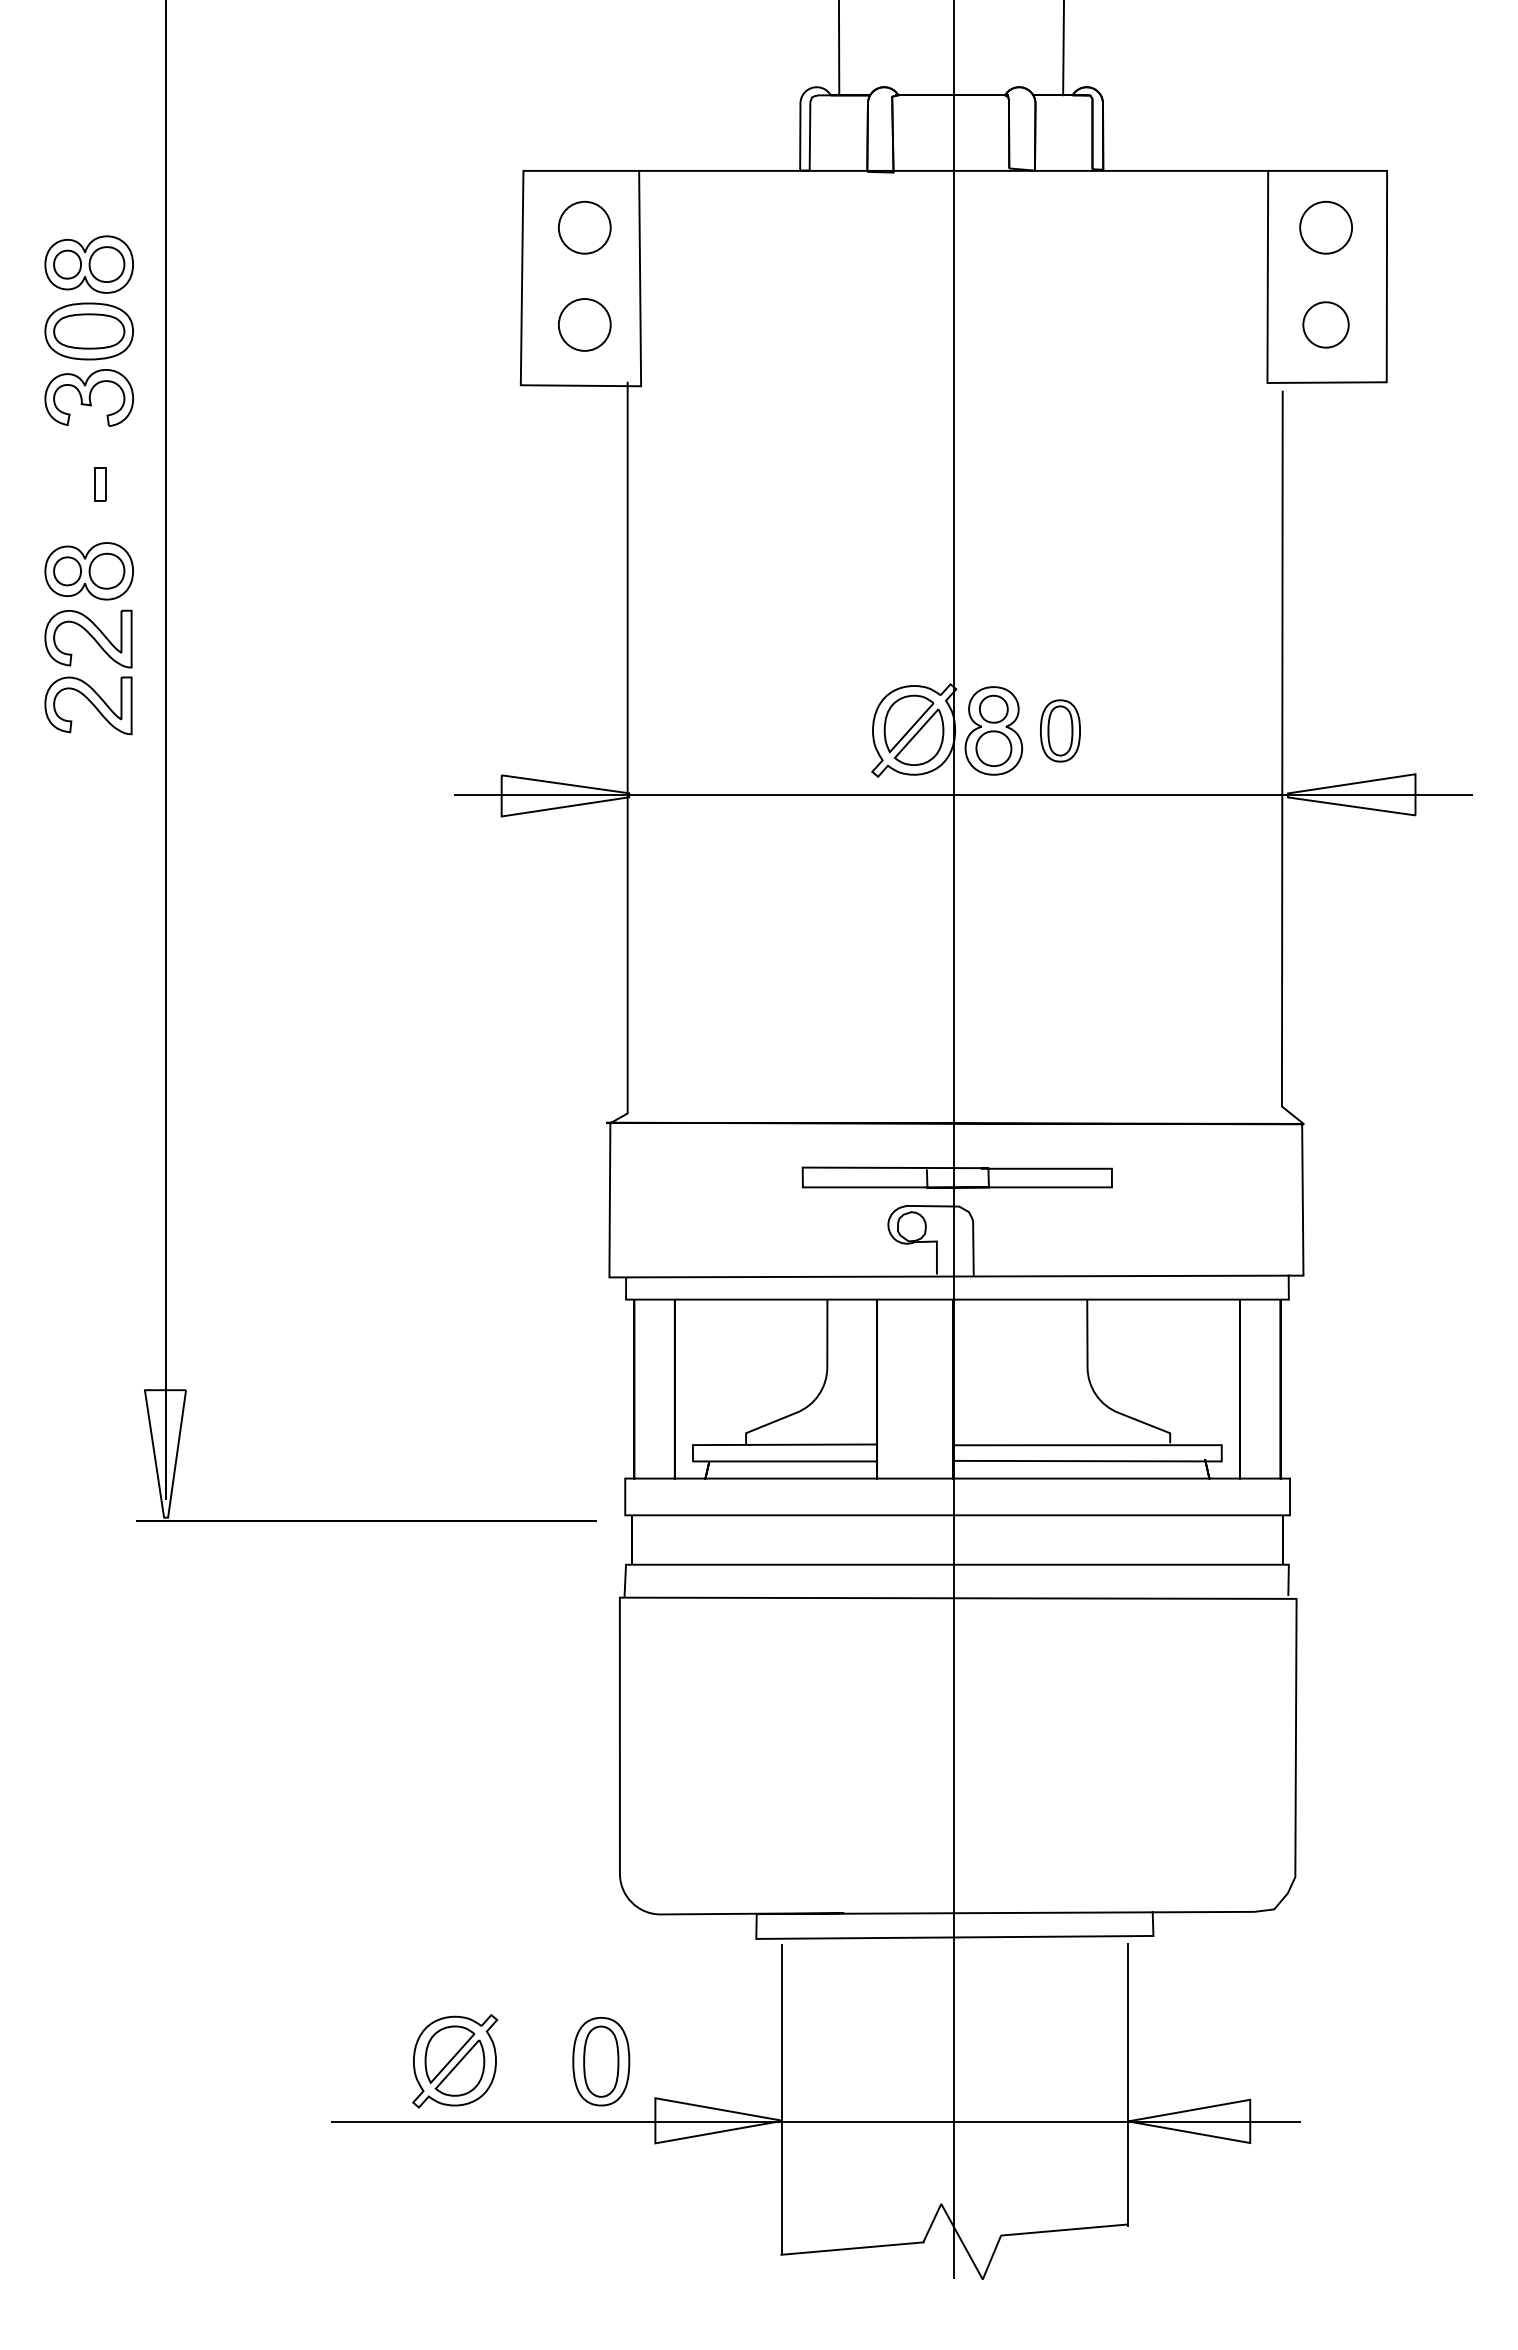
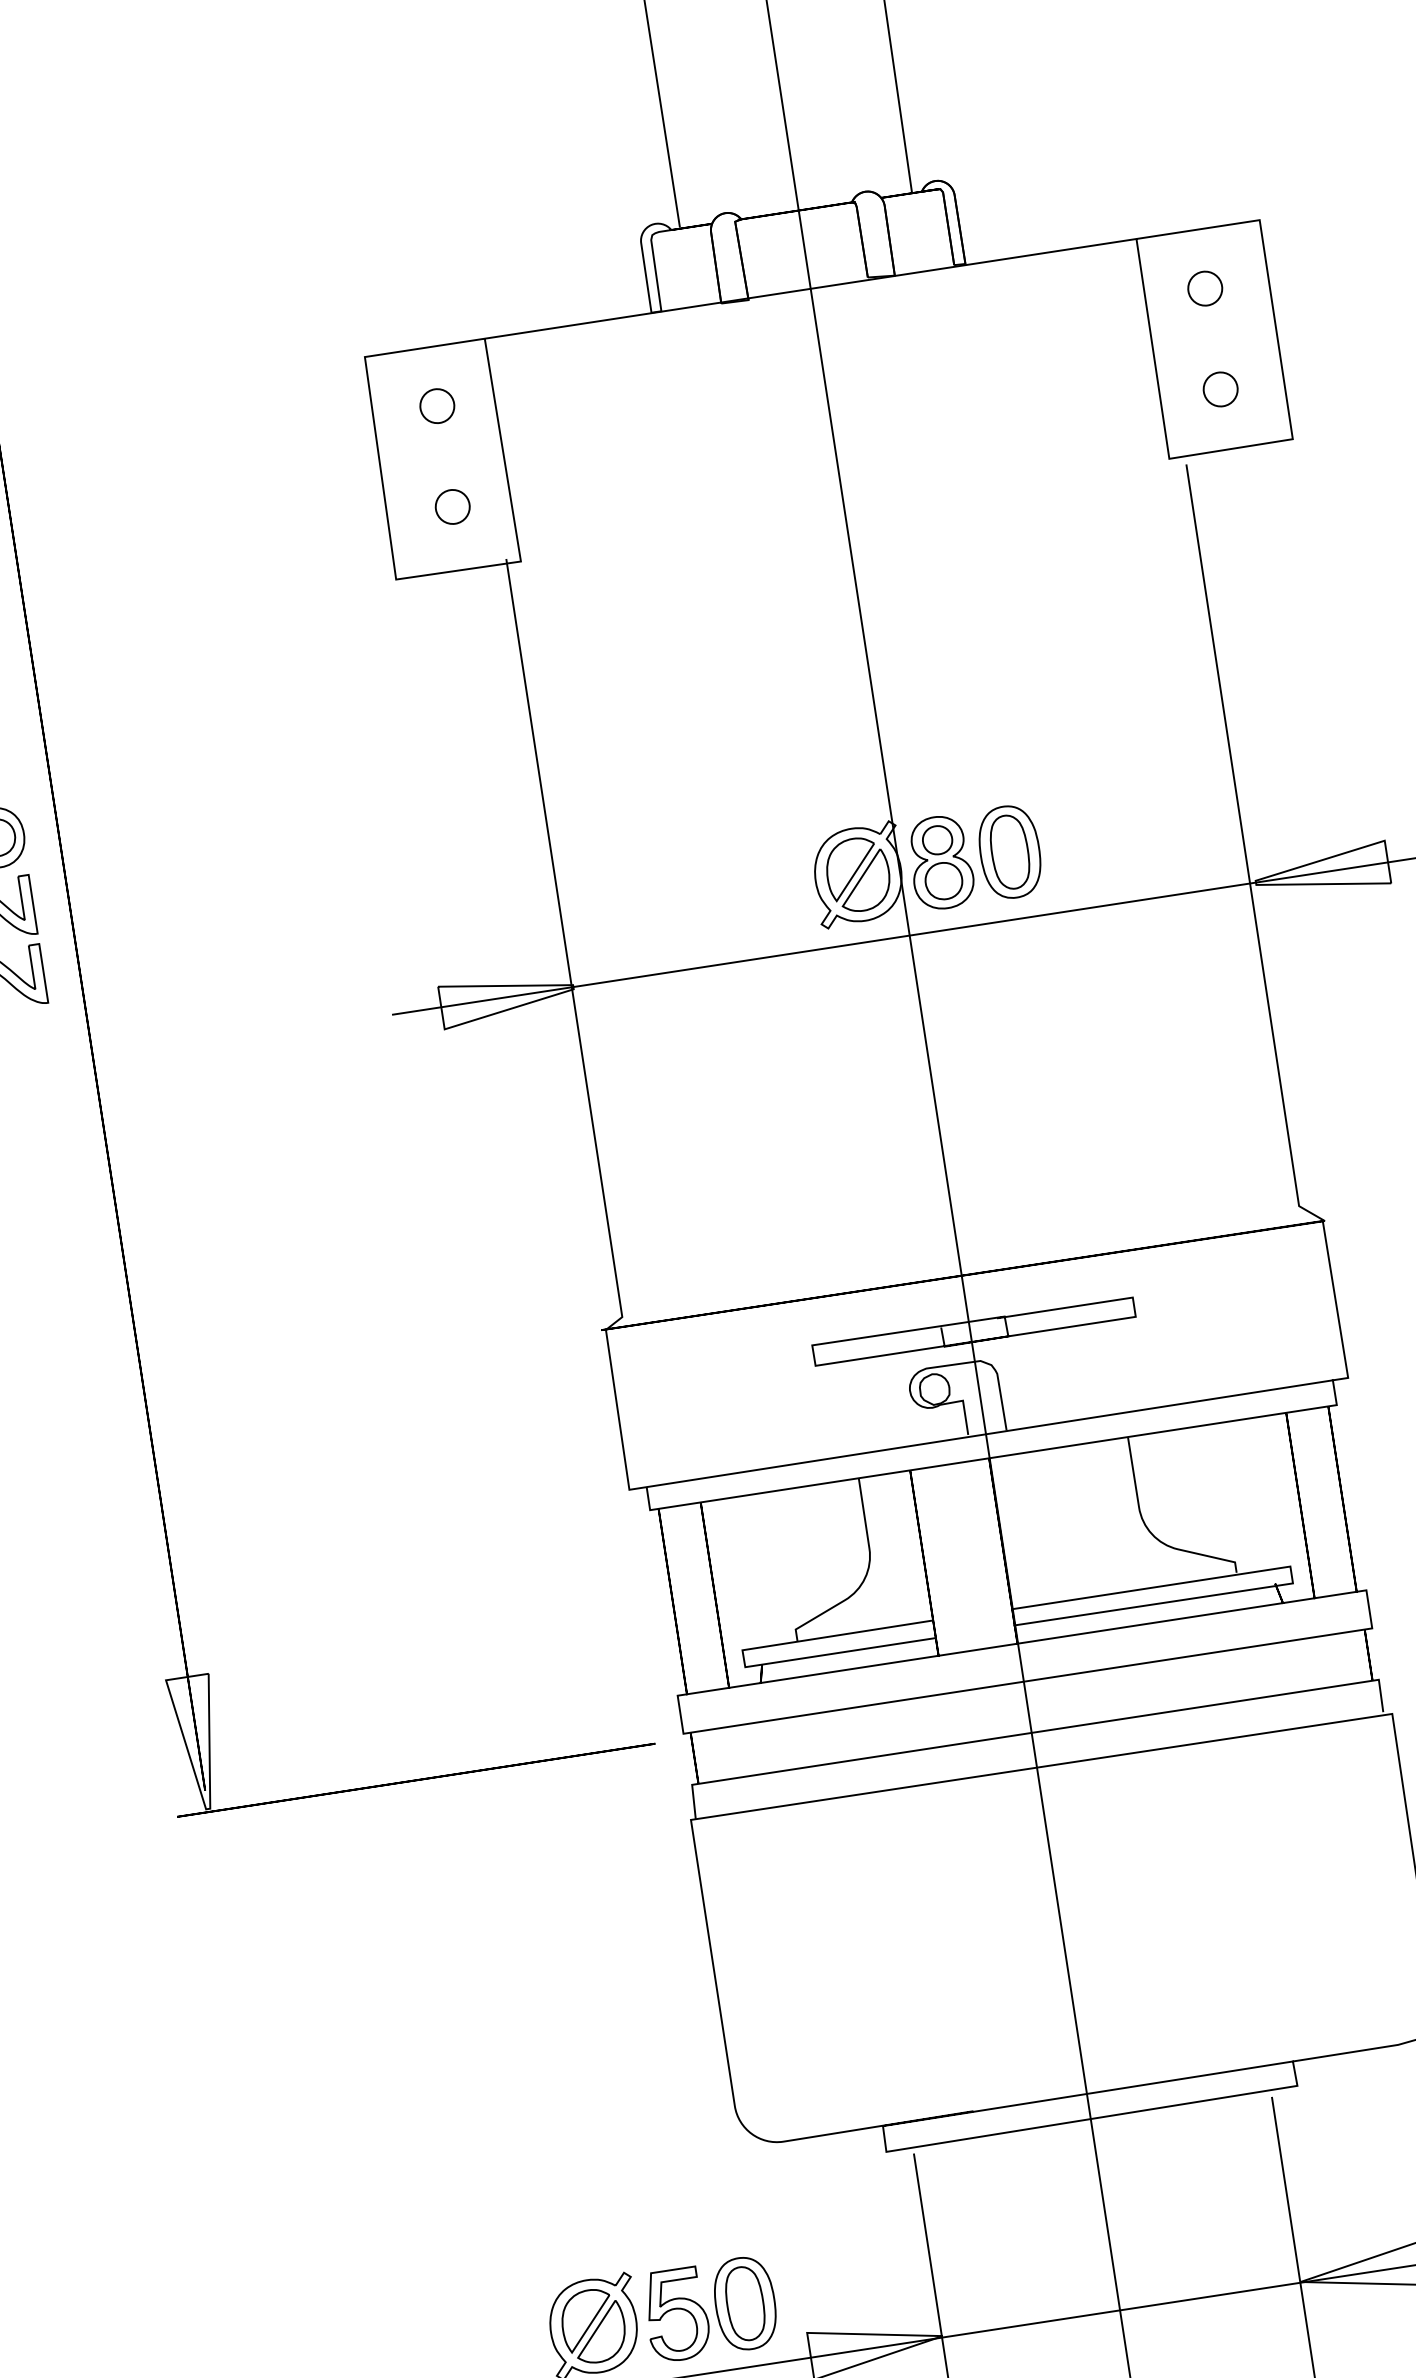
part: (584, 227) -> (437, 406), size x0.62
part: (1325, 227) -> (1204, 288), size x0.62
part: (584, 324) -> (452, 506), size x0.62
part: (1325, 324) -> (1220, 389), size x0.71
part: (1060, 730) -> (1010, 851), size x1.43
part: (534, 2062) -> (676, 2315), added

